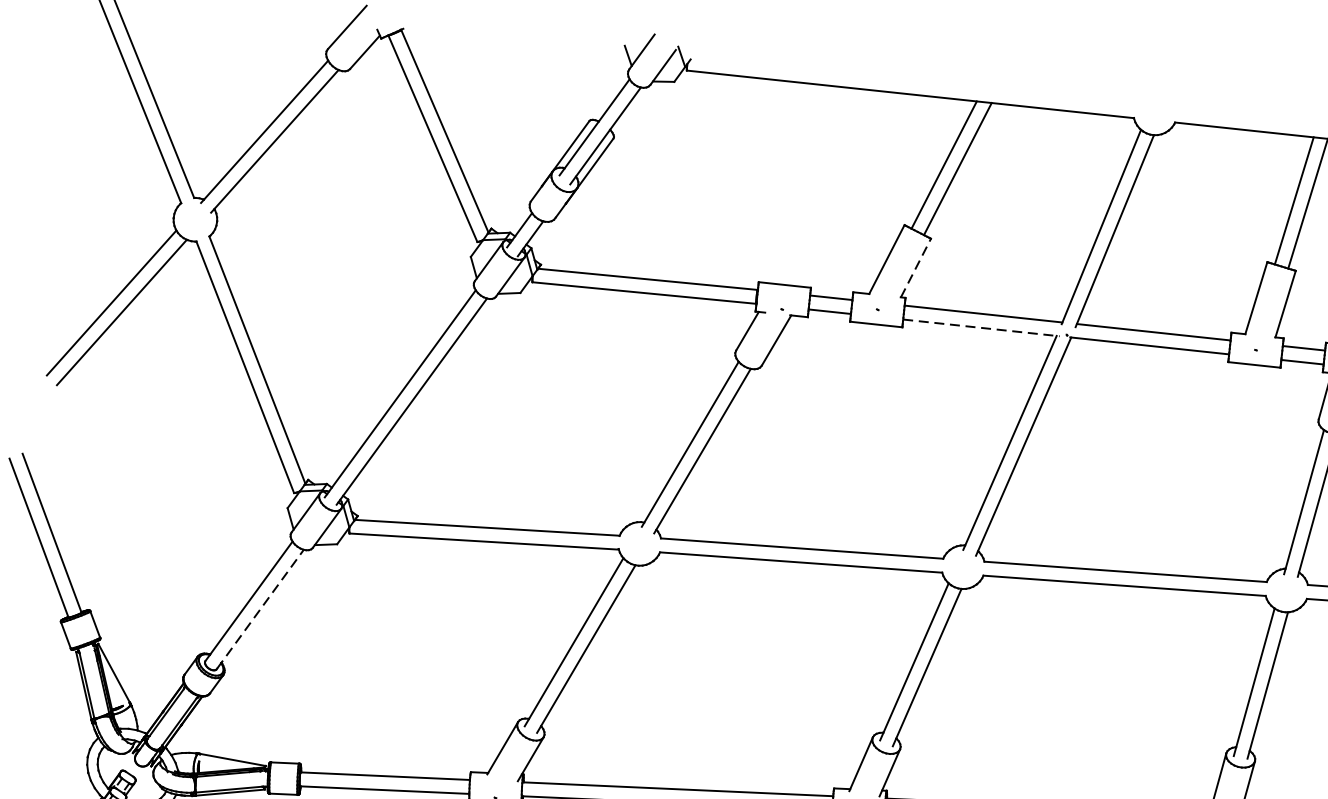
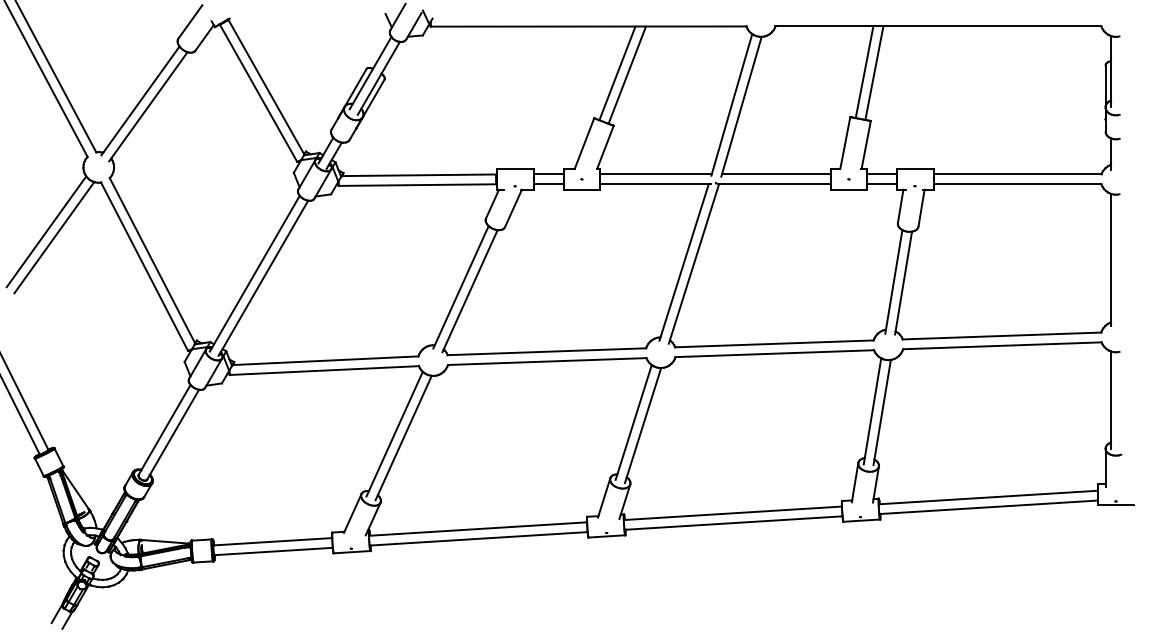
line: (916, 266) -> (605, 146), dashed -> solid
line: (982, 328) -> (656, 184), dashed -> solid
line: (260, 609) -> (173, 434), dashed -> solid

